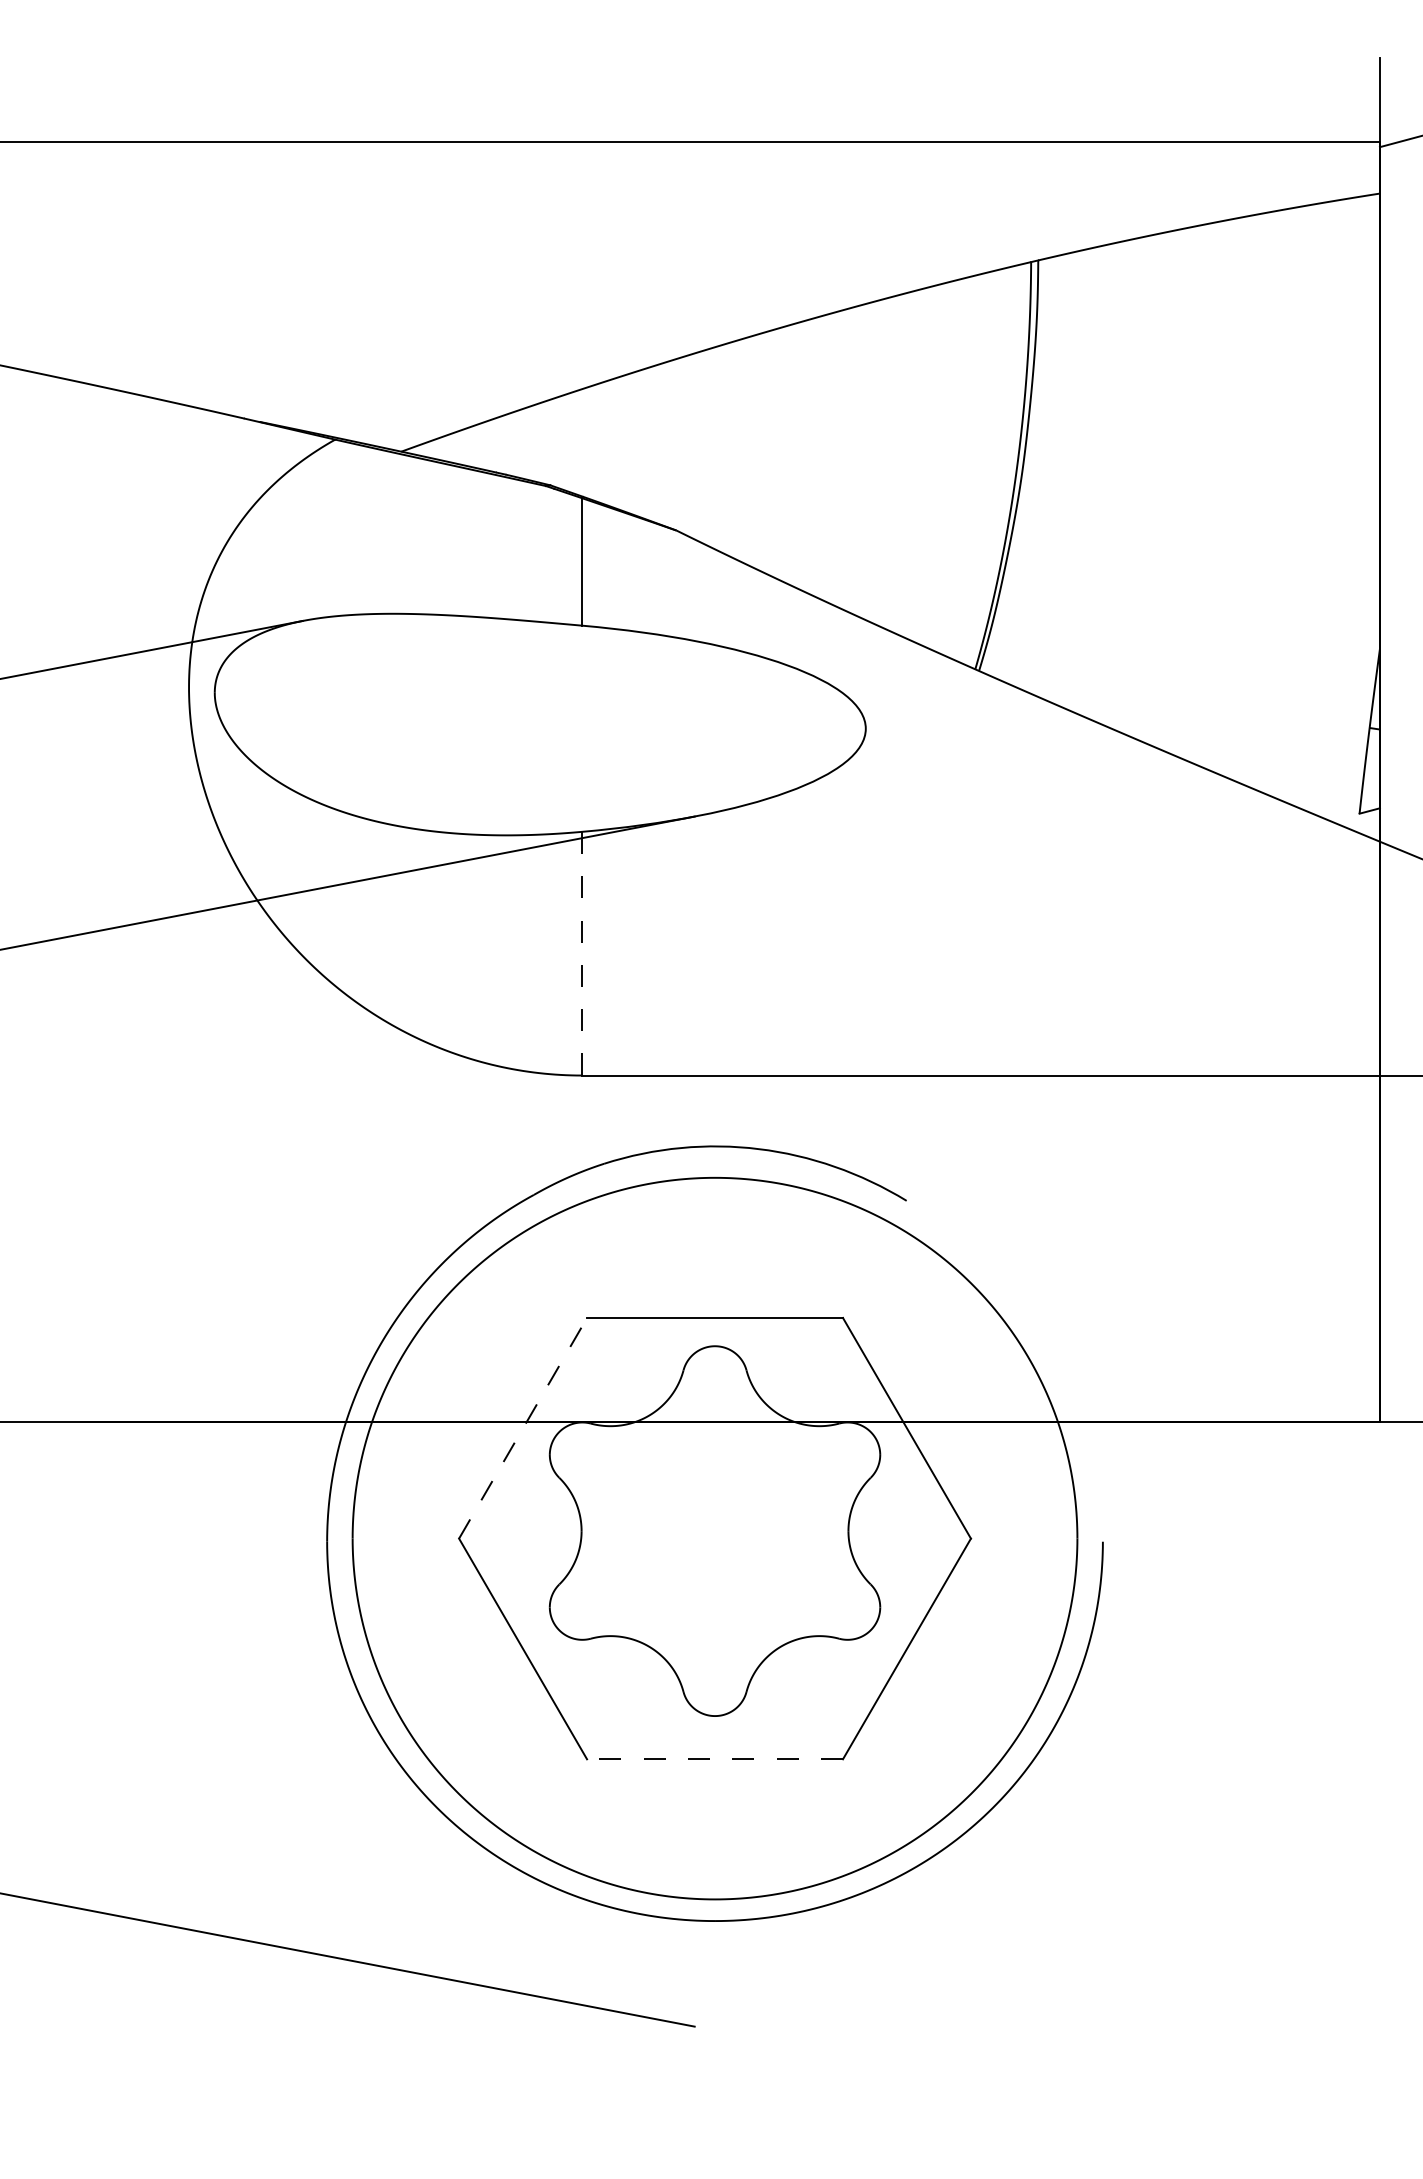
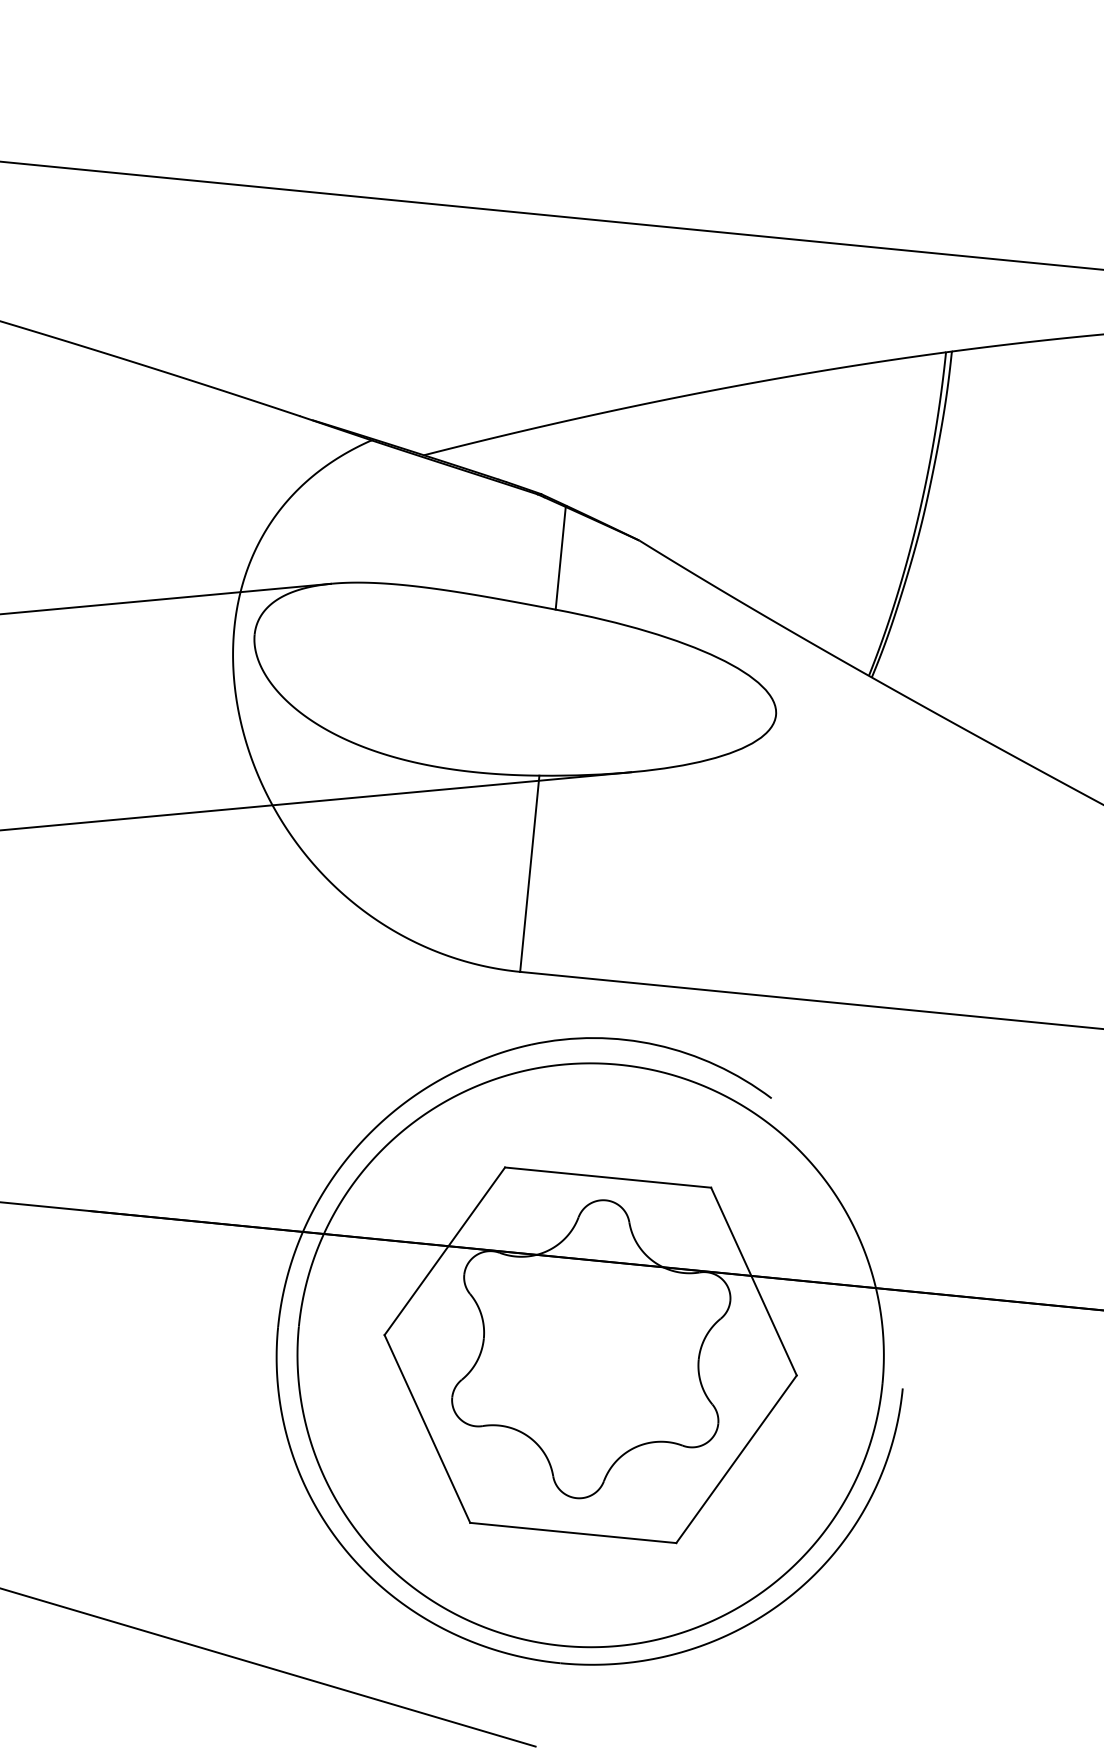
line: (582, 953) -> (530, 873), dashed -> solid
line: (523, 1428) -> (445, 1251), dashed -> solid
line: (715, 1759) -> (573, 1533), dashed -> solid

